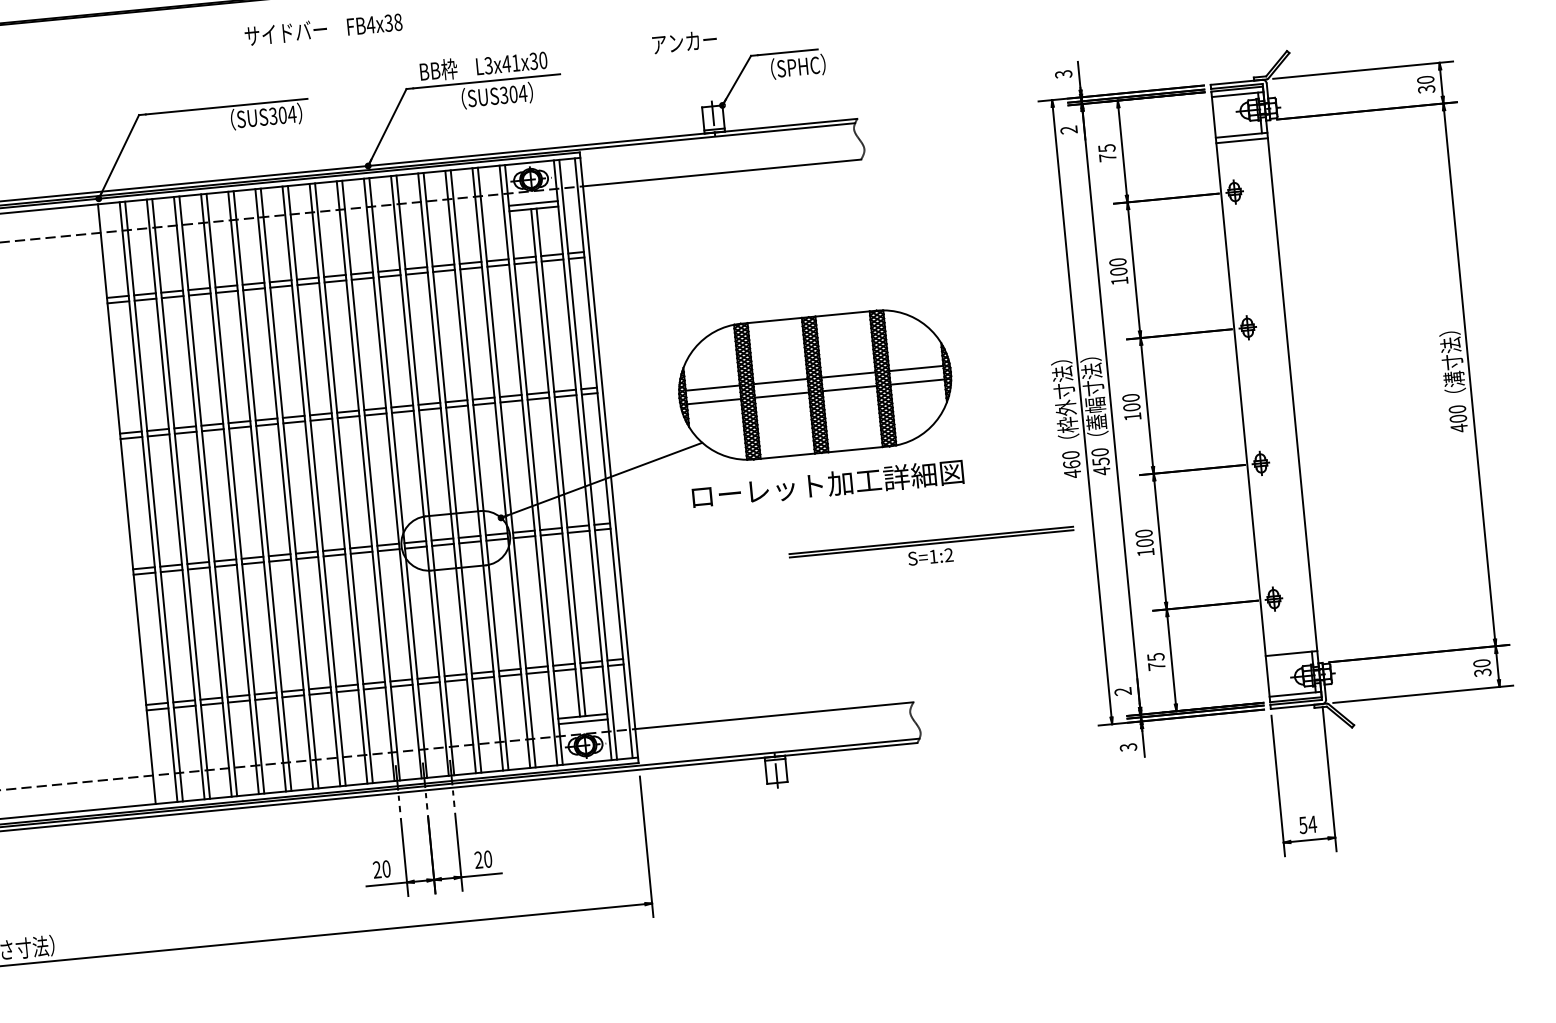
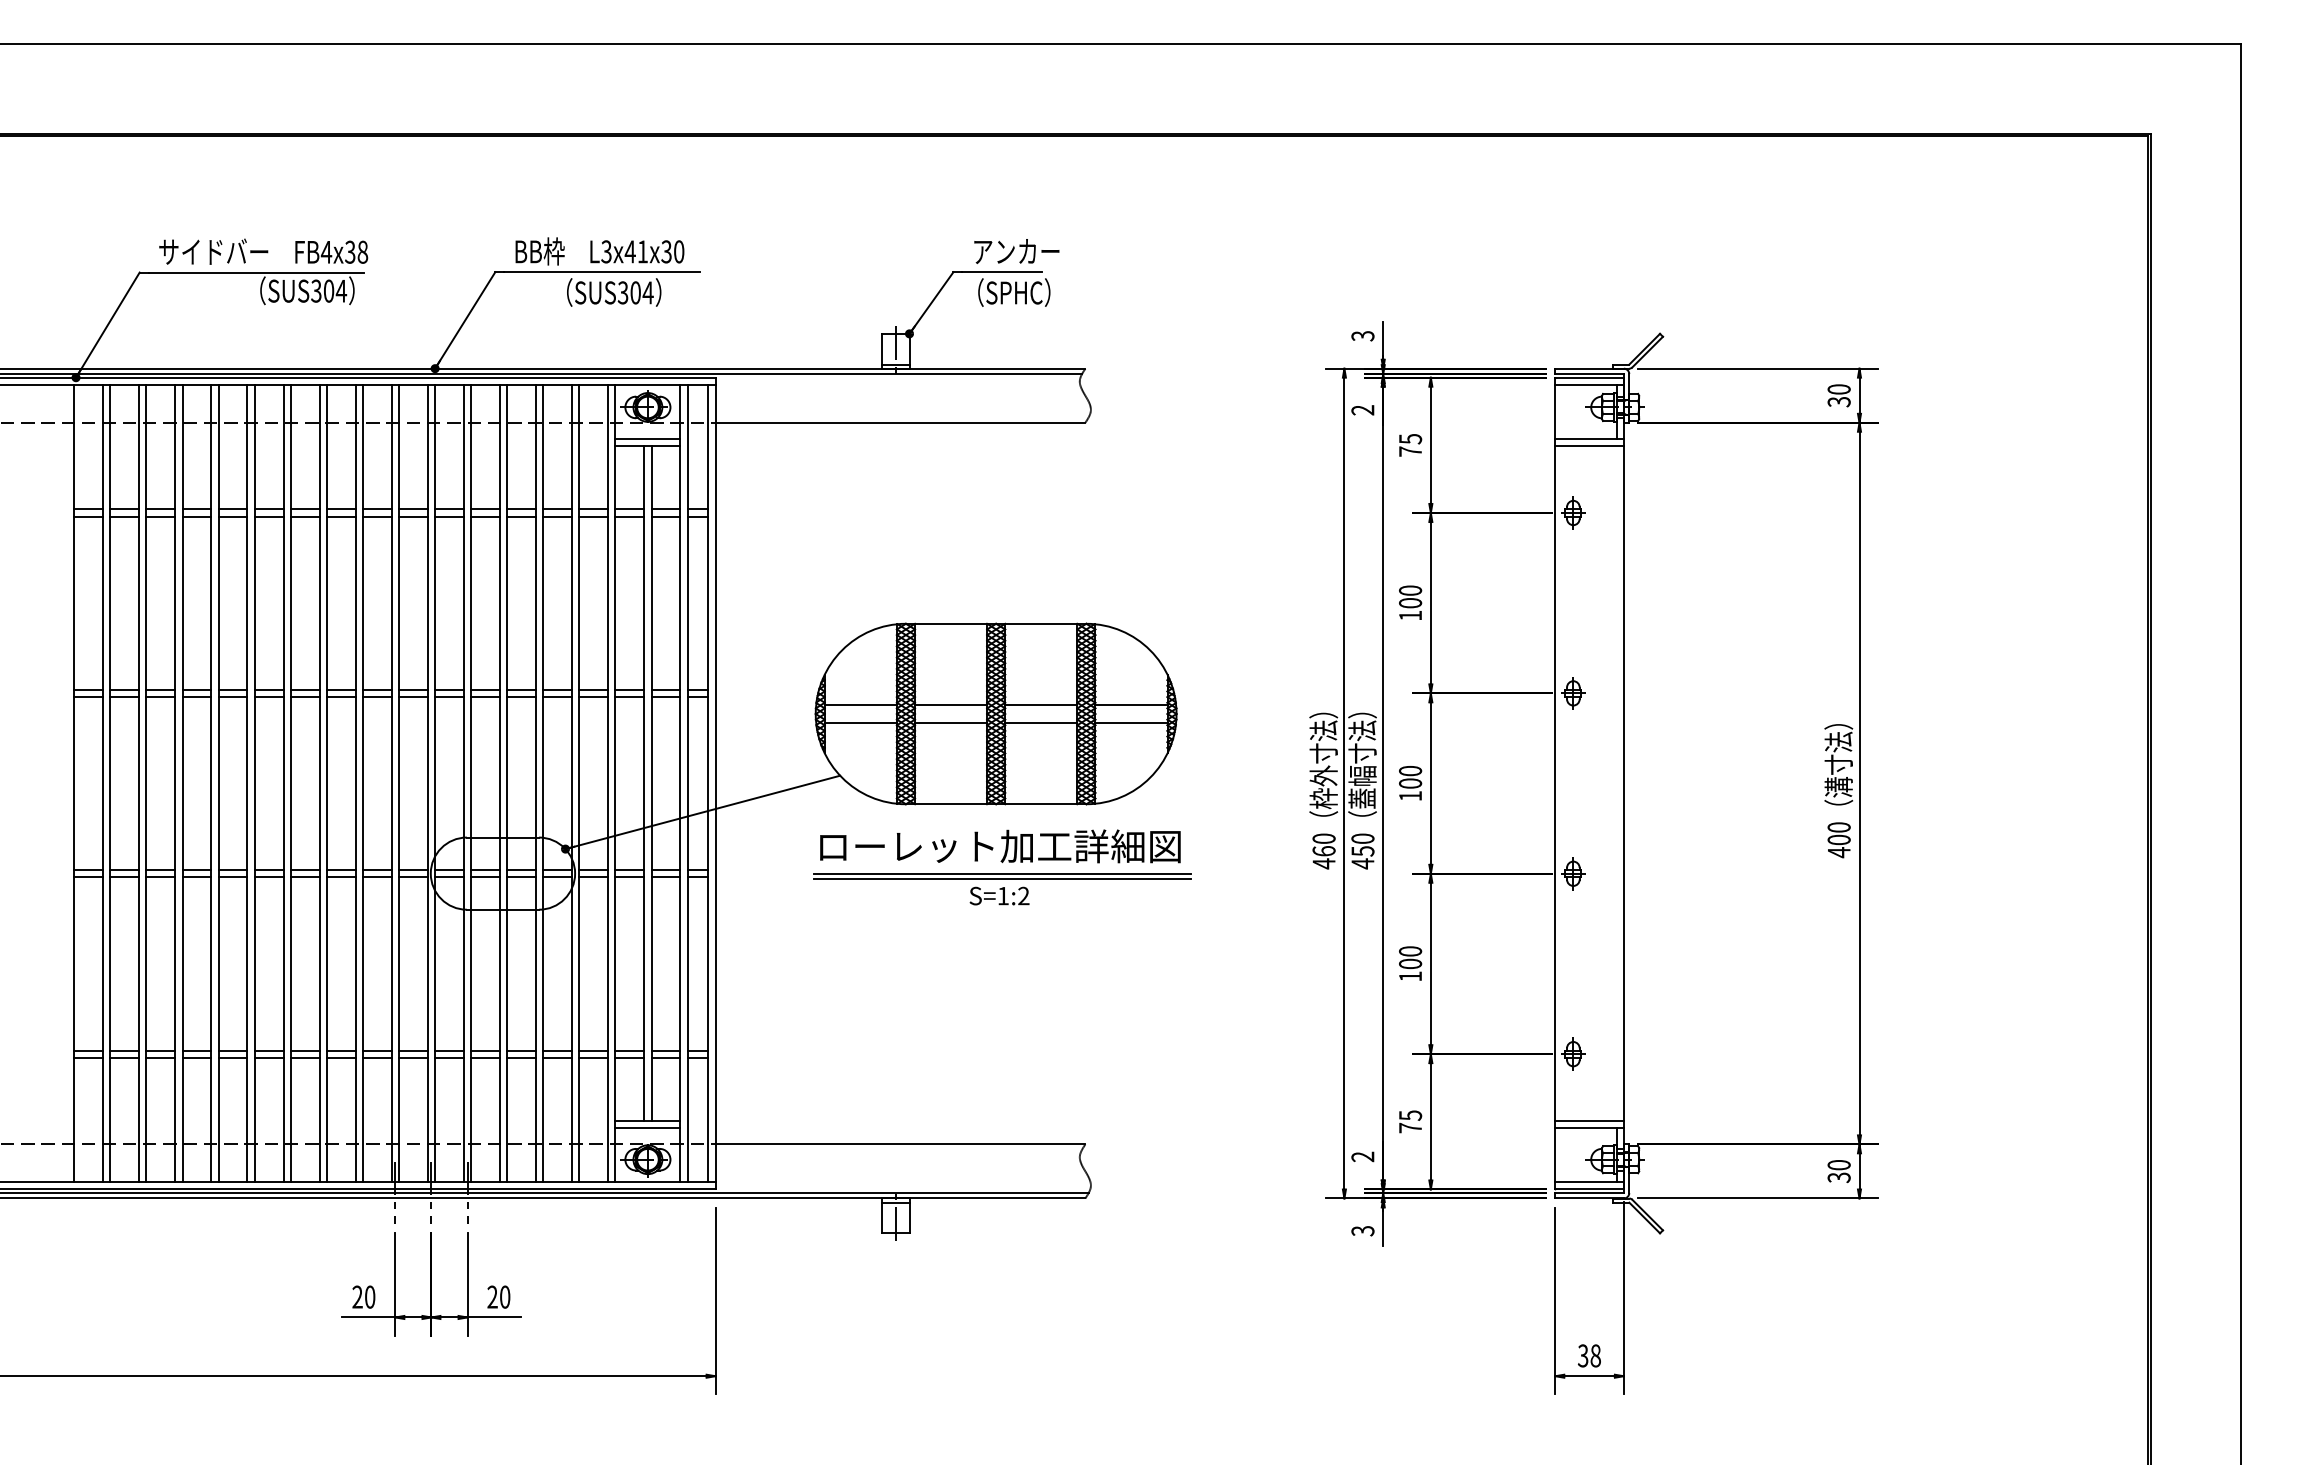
text: (323, 28) -> (263, 251), moved
text: (684, 42) -> (1016, 251), moved
part: (932, 551) -> (1002, 889), moved
line: (1290, 647) -> (1589, 1120), added
text: (1307, 824) -> (1589, 1355), 54 -> 38

